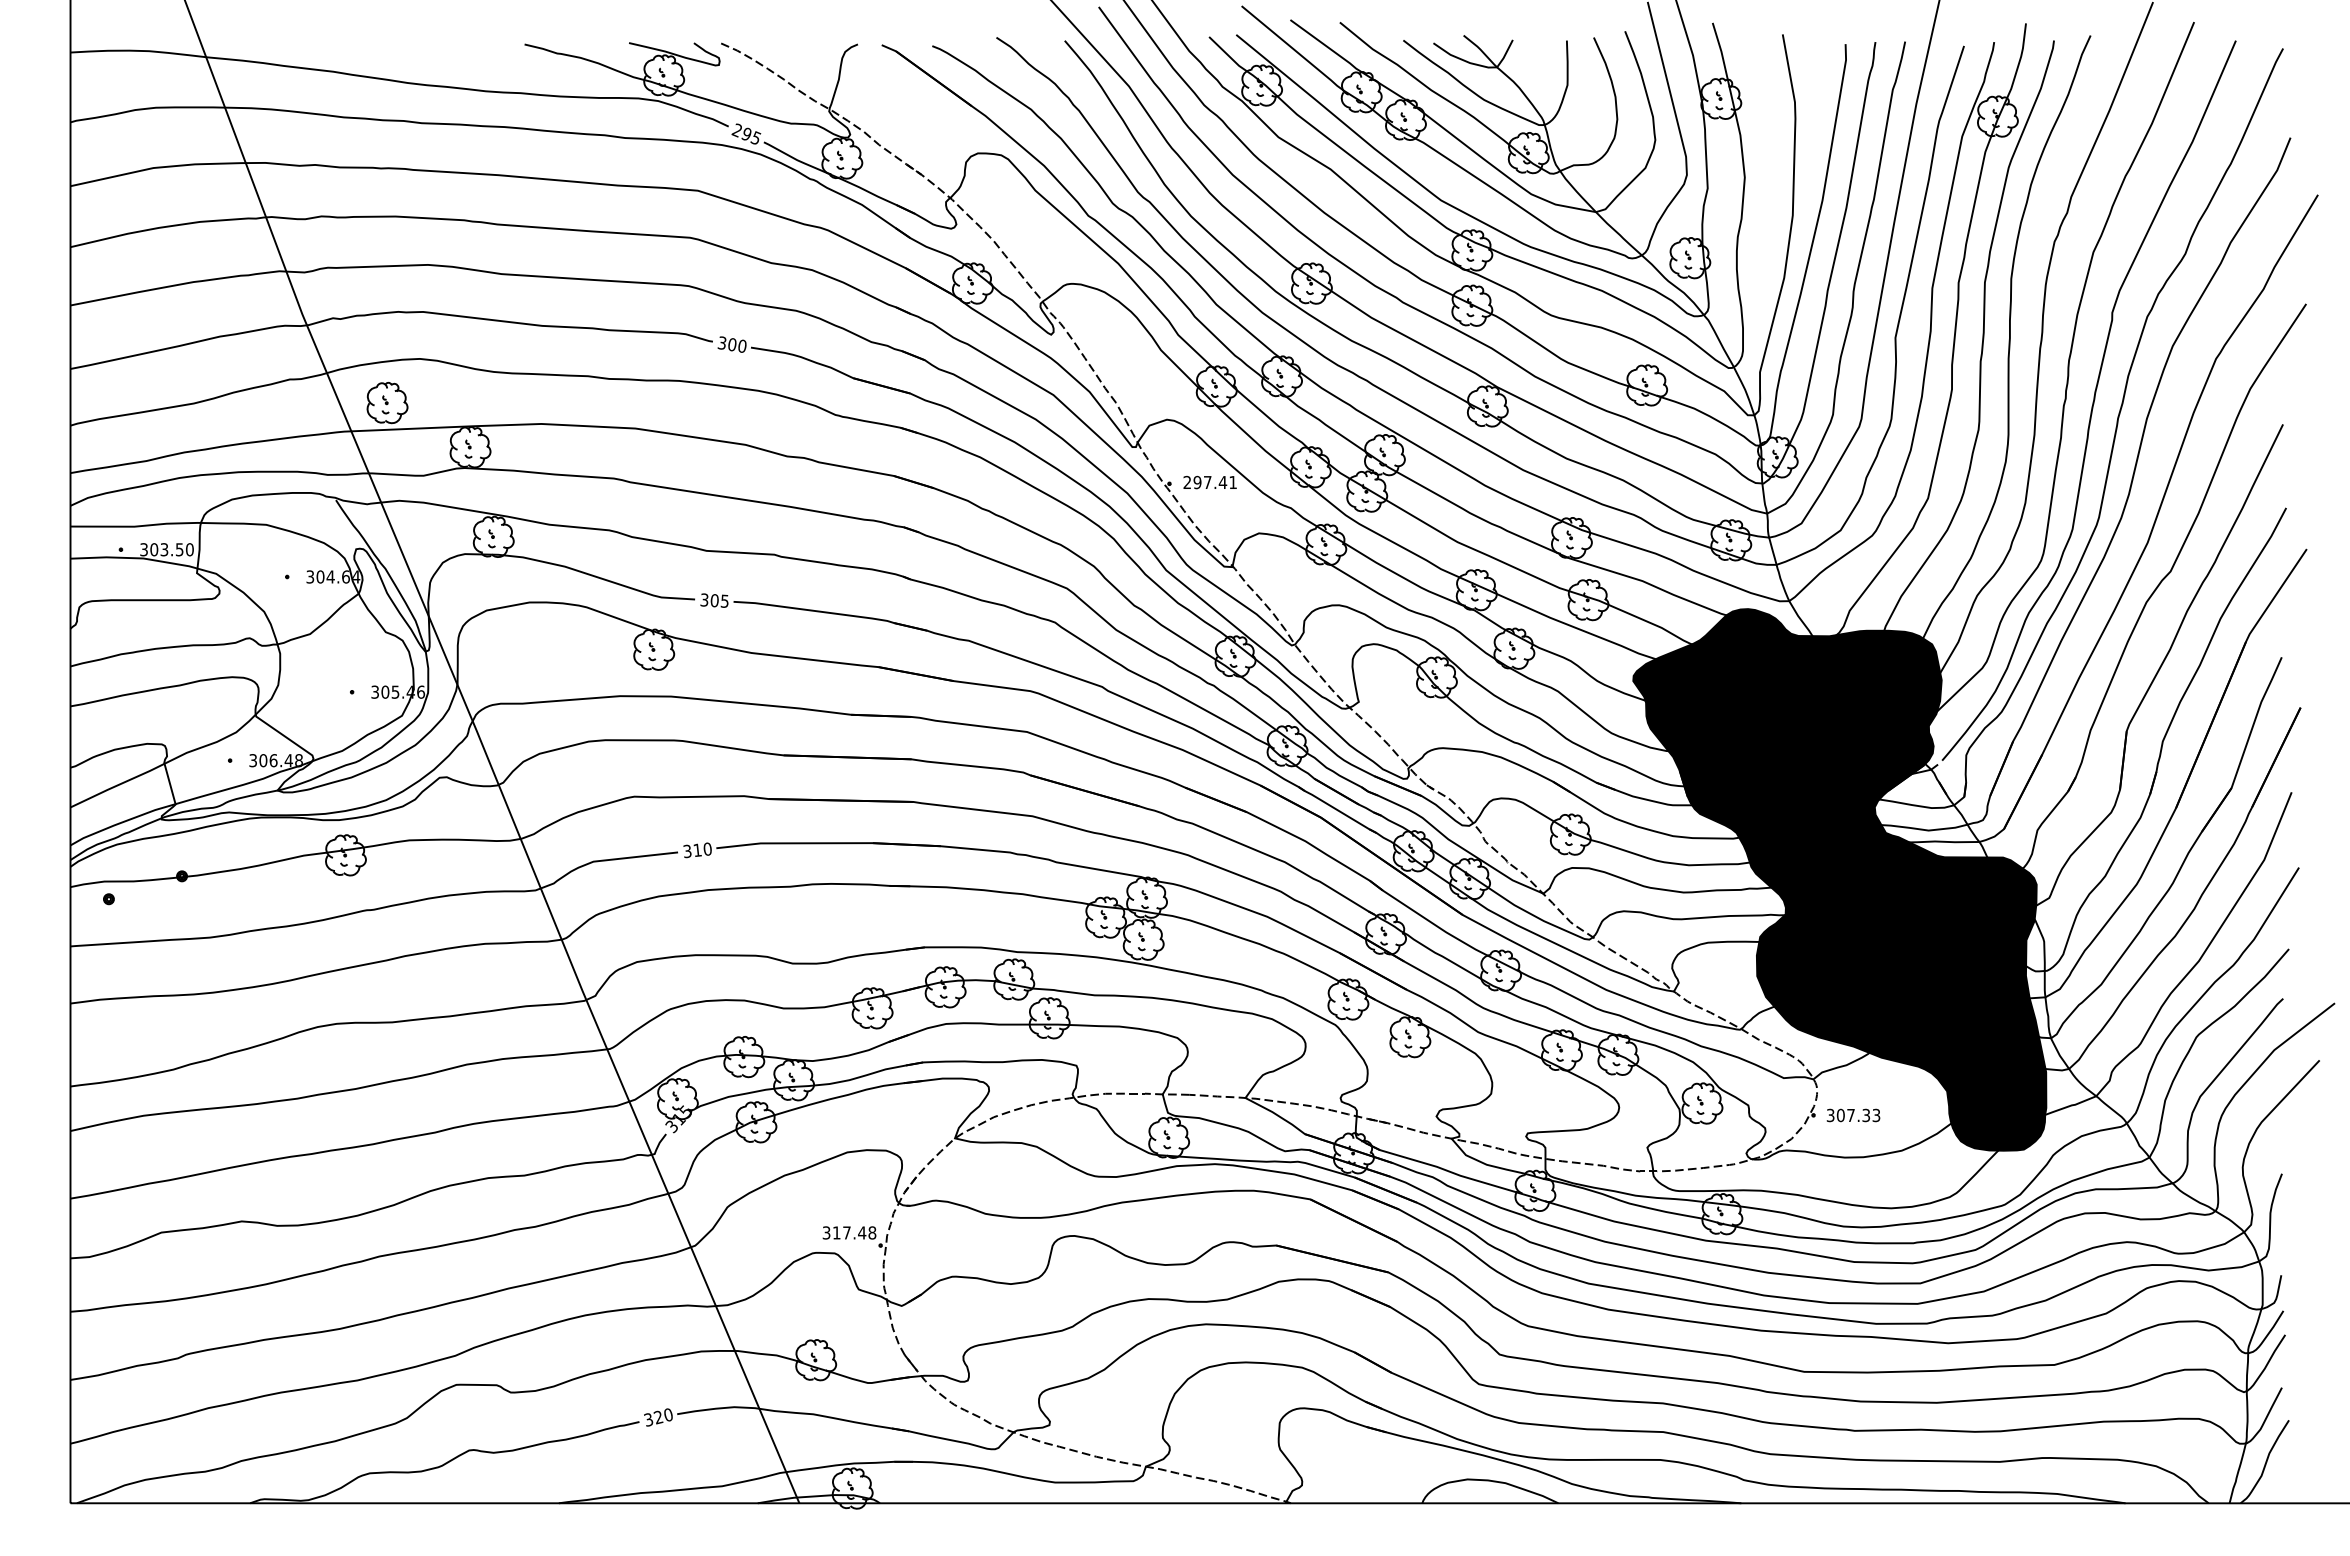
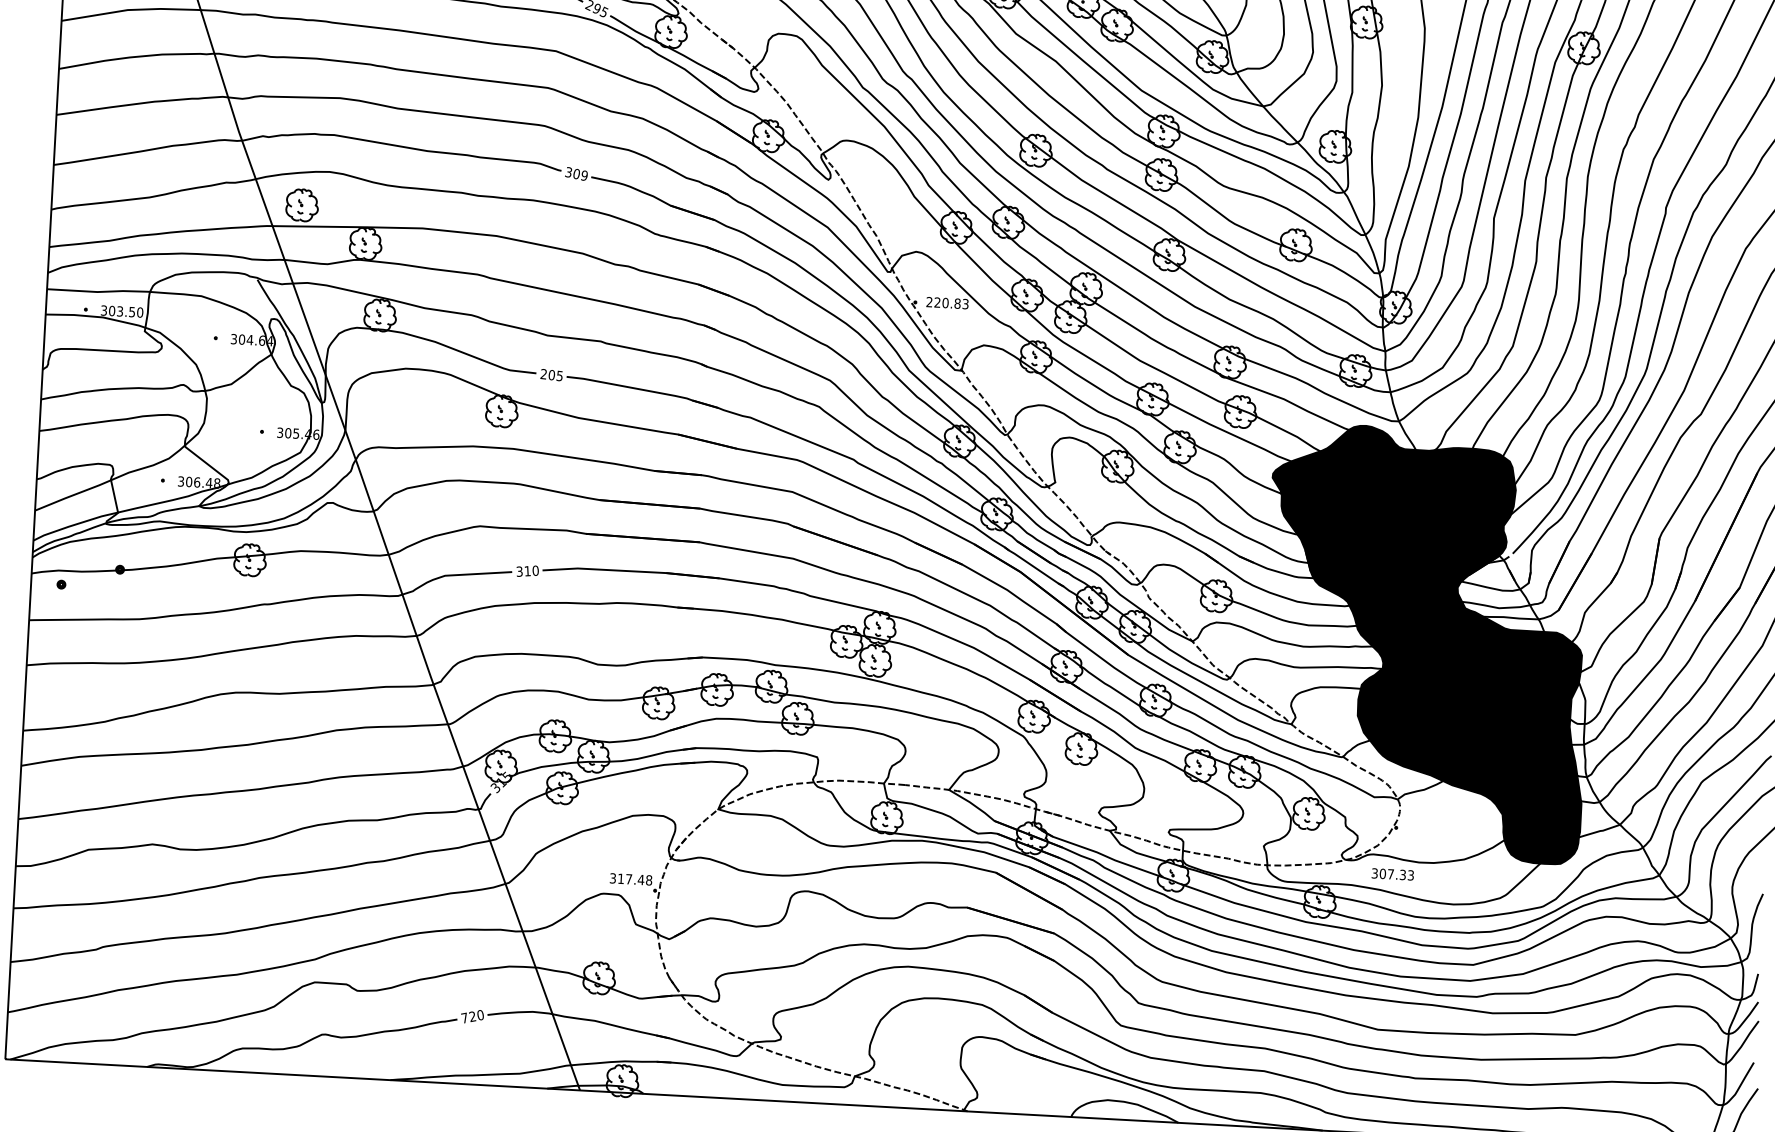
text: (741, 345) -> (583, 175), 300 -> 309
text: (1214, 482) -> (950, 303), 297.41 -> 220.83
text: (704, 600) -> (543, 374), 305 -> 205
text: (1853, 1115) -> (1392, 874), moved
text: (648, 1419) -> (464, 1017), 320 -> 720

